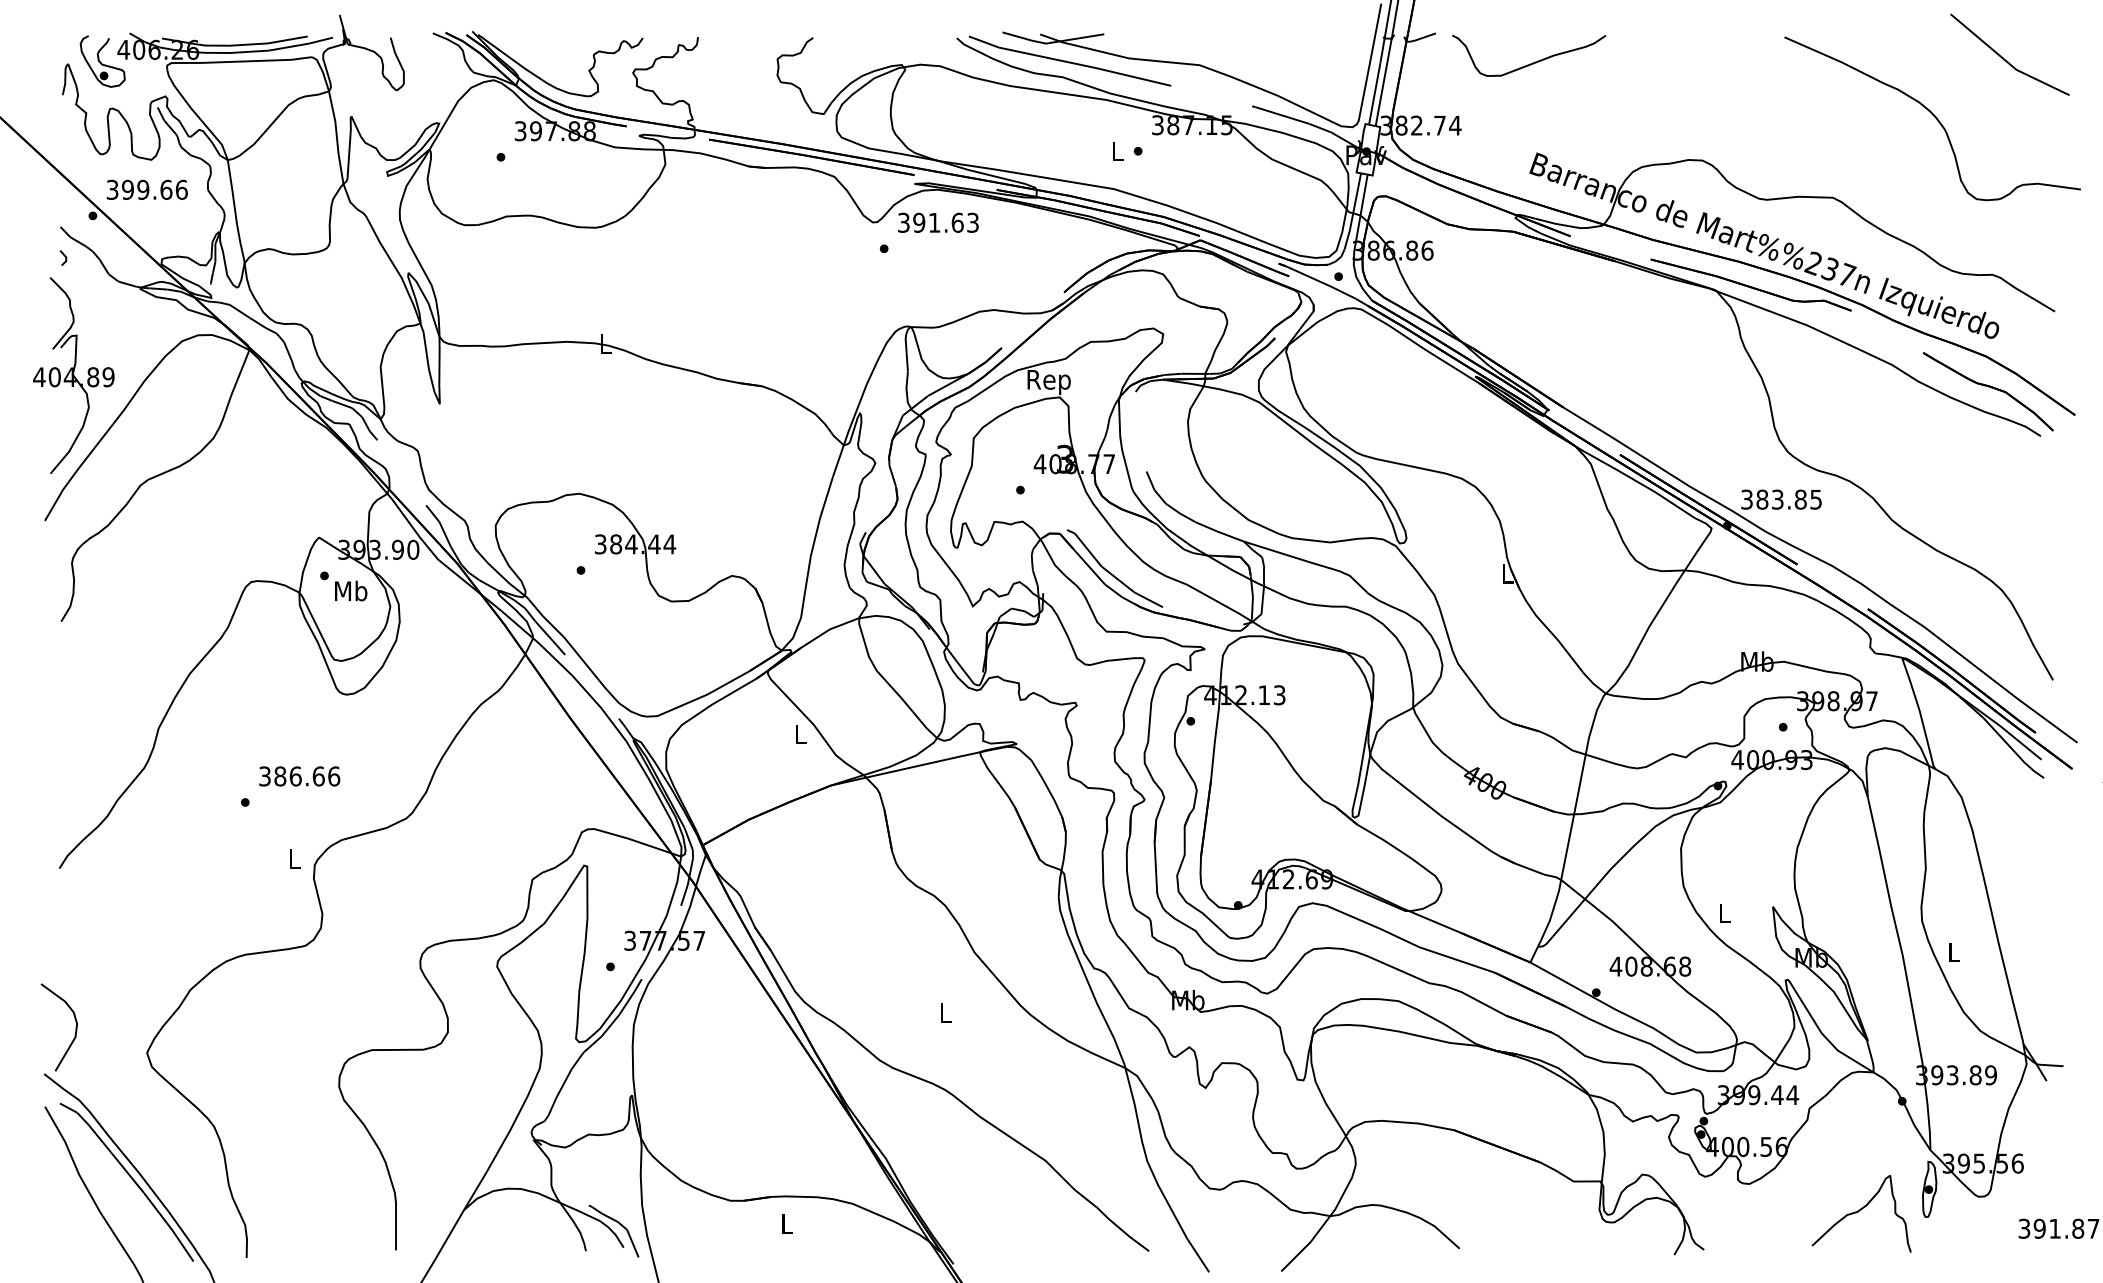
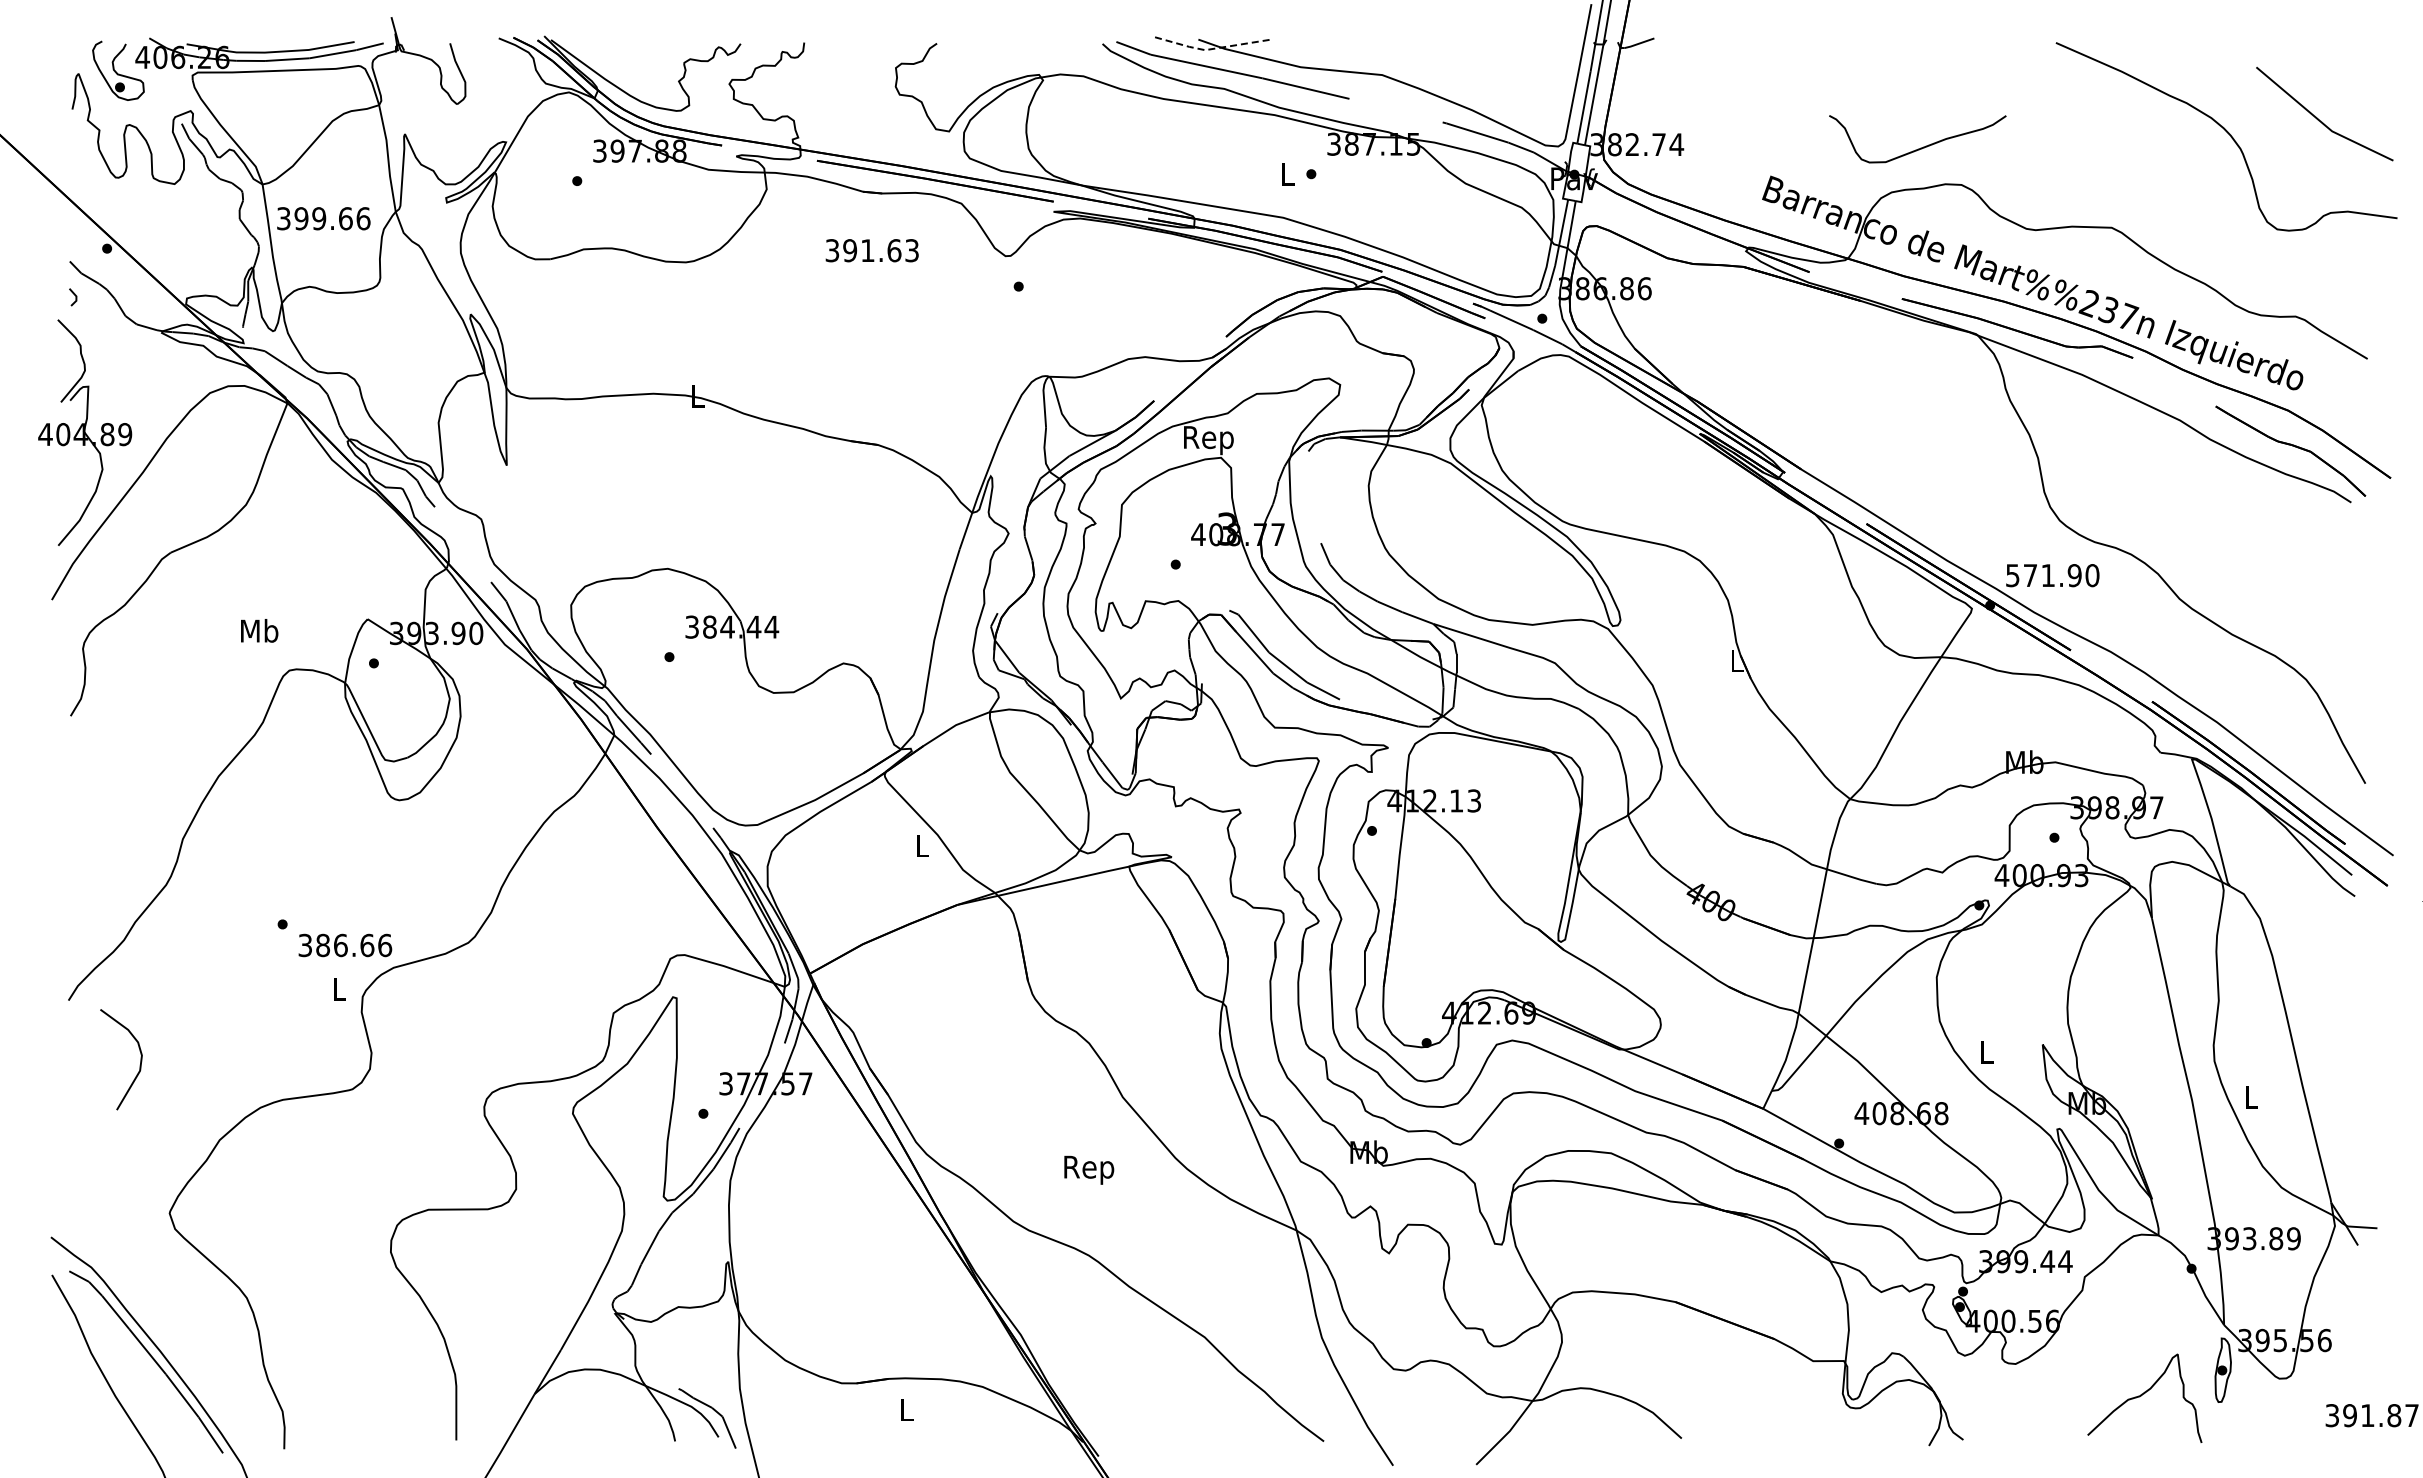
line: (1052, 43) -> (1212, 49), solid -> dashed
line: (2004, 58) -> (2318, 118), moved
curve: (1531, 62) -> (1920, 147), moved
text: (147, 189) -> (323, 218), moved
text: (937, 222) -> (871, 250), moved
text: (1781, 499) -> (2052, 575), 383.85 -> 571.90
text: (351, 590) -> (259, 630), moved
text: (299, 776) -> (345, 945), moved
text: (945, 1015) -> (1089, 1169), L -> Rep
curve: (75, 1032) -> (139, 1065), moved

